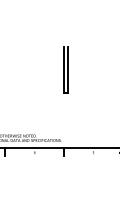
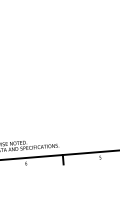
part: (65, 69) -> (56, 55), removed

